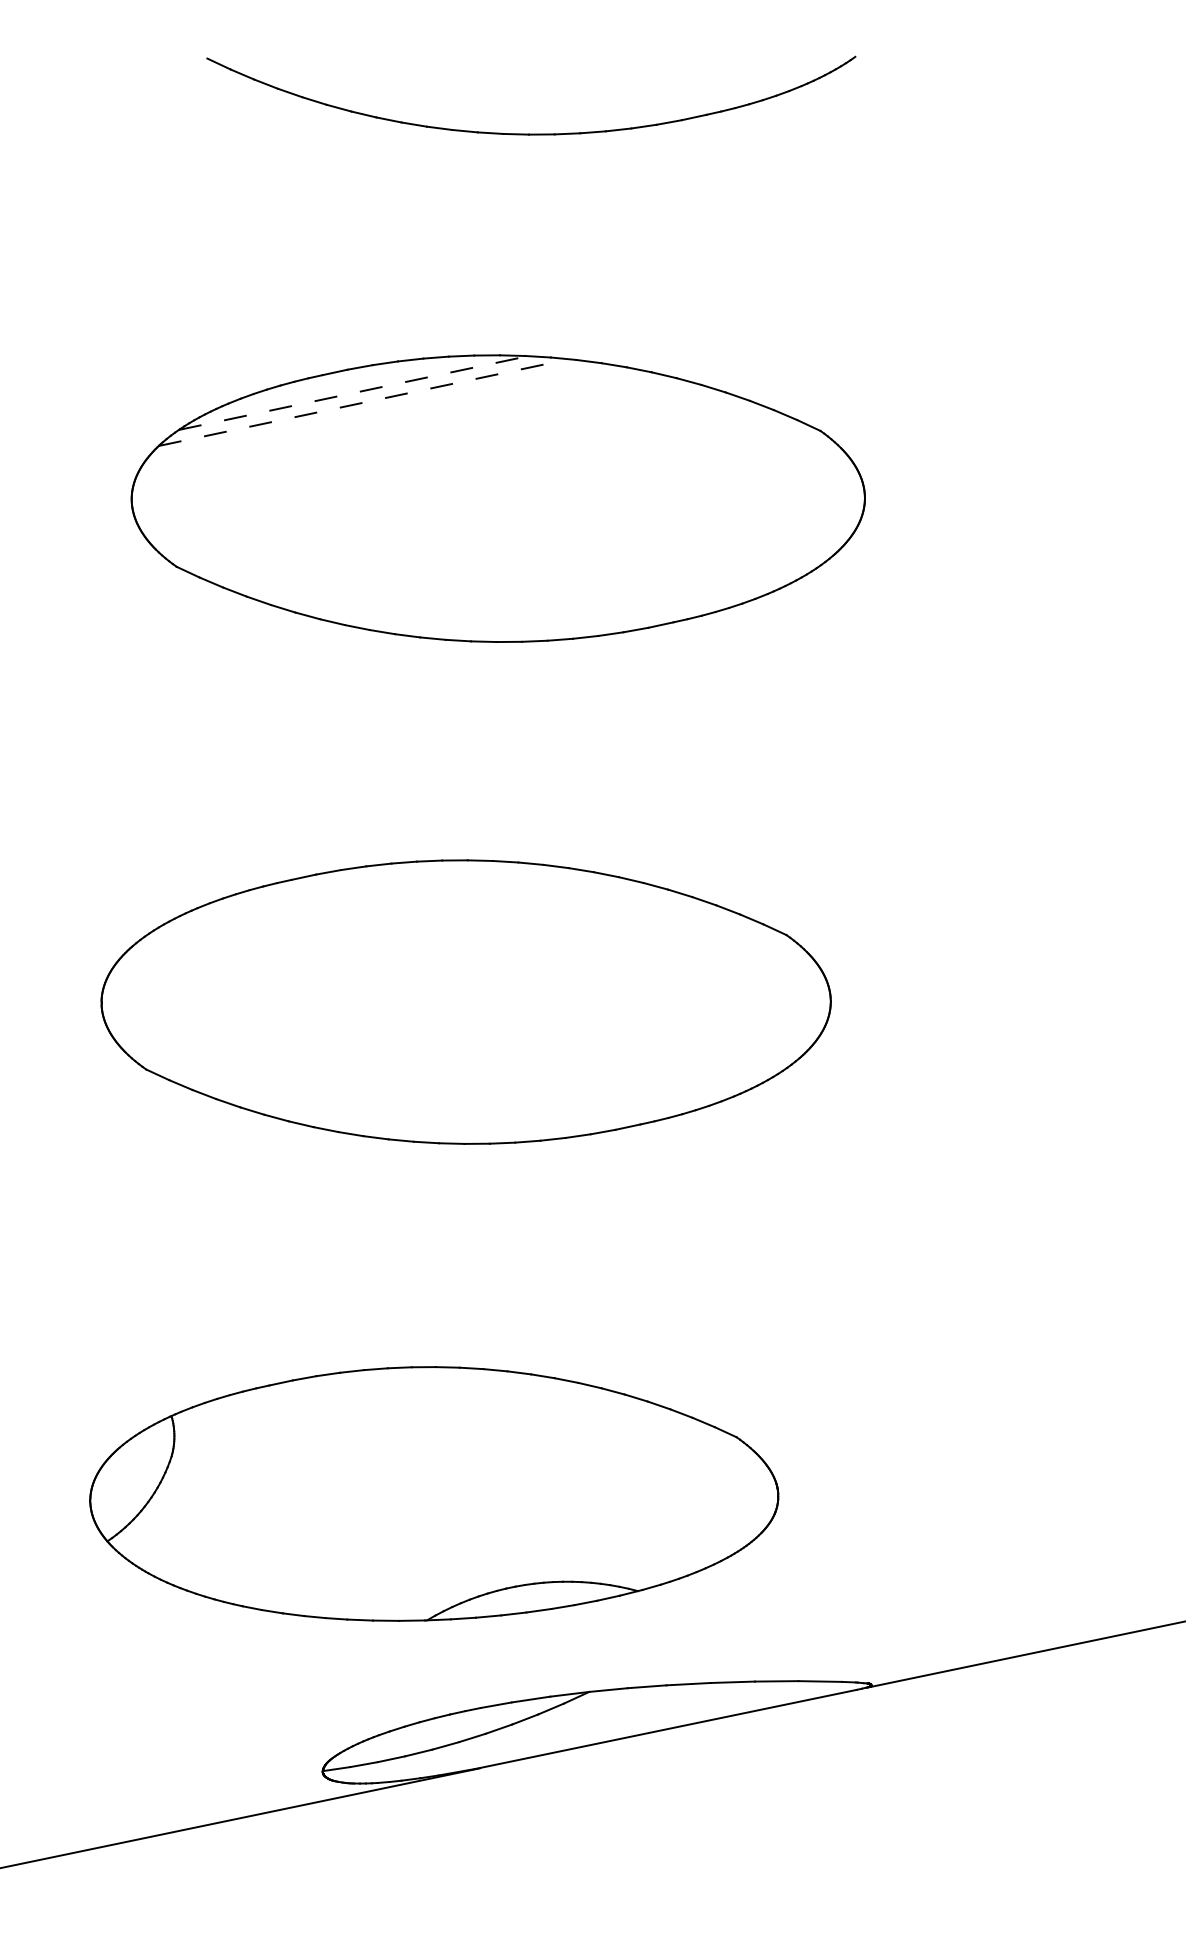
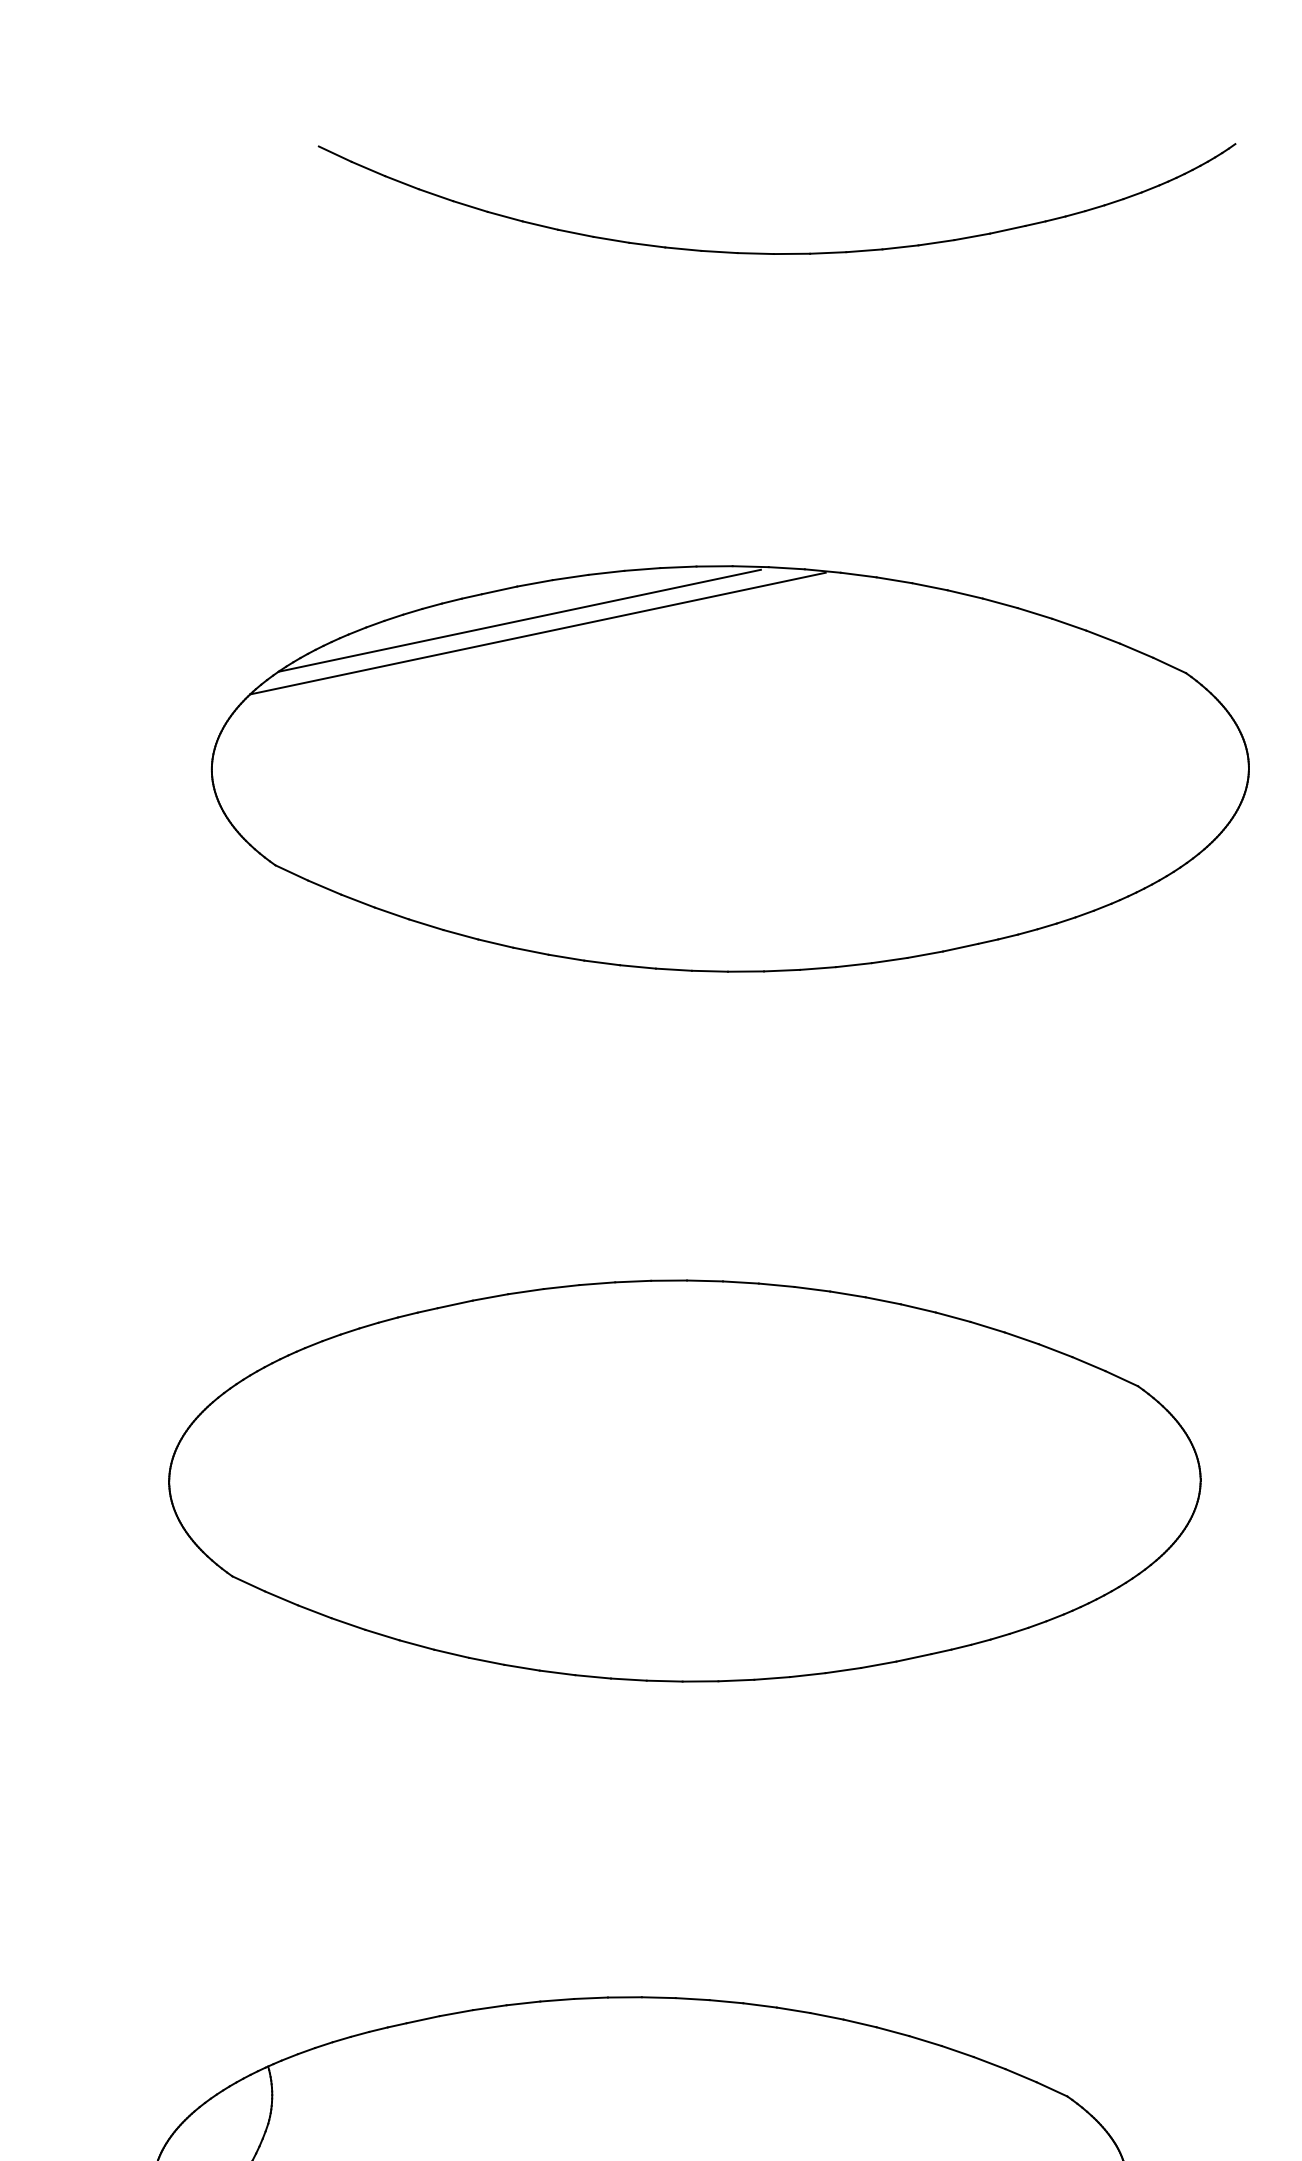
line: (349, 393) -> (519, 620), dashed -> solid
line: (362, 402) -> (538, 632), dashed -> solid

